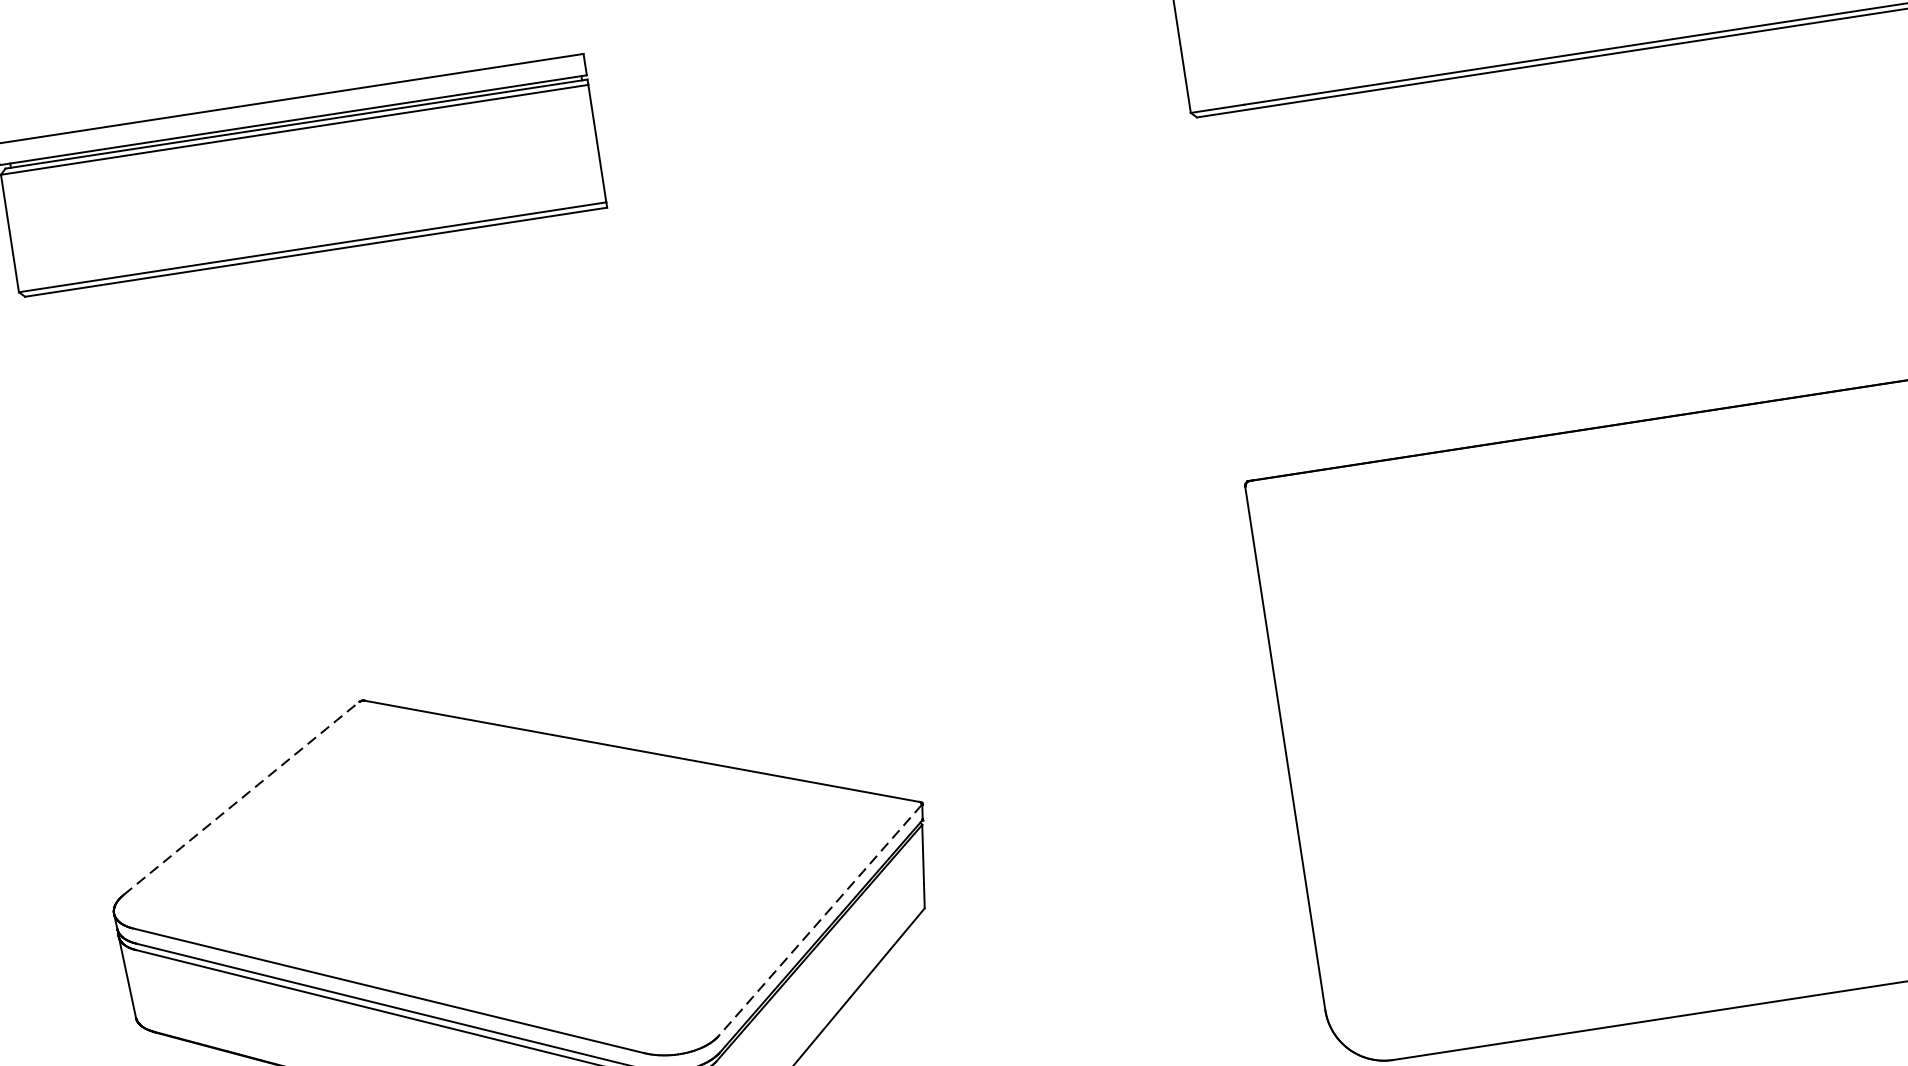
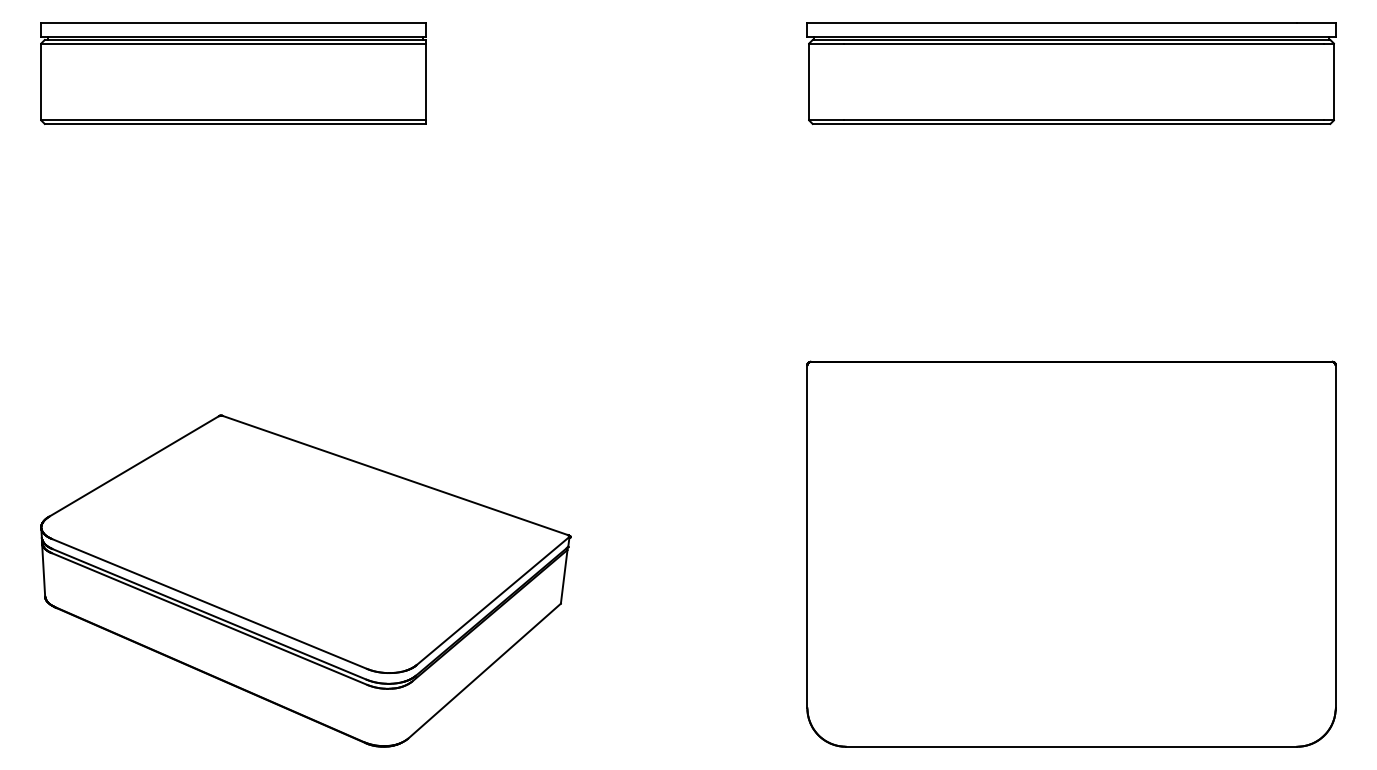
line: (241, 798) -> (134, 466), dashed -> solid
line: (819, 920) -> (492, 601), dashed -> solid

